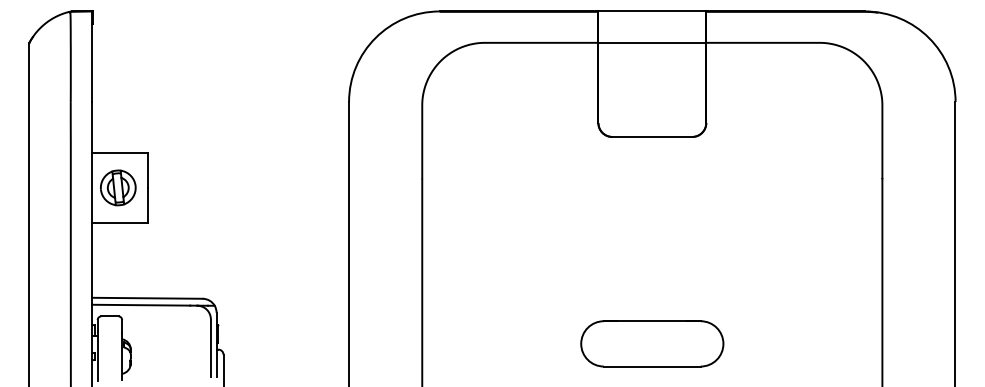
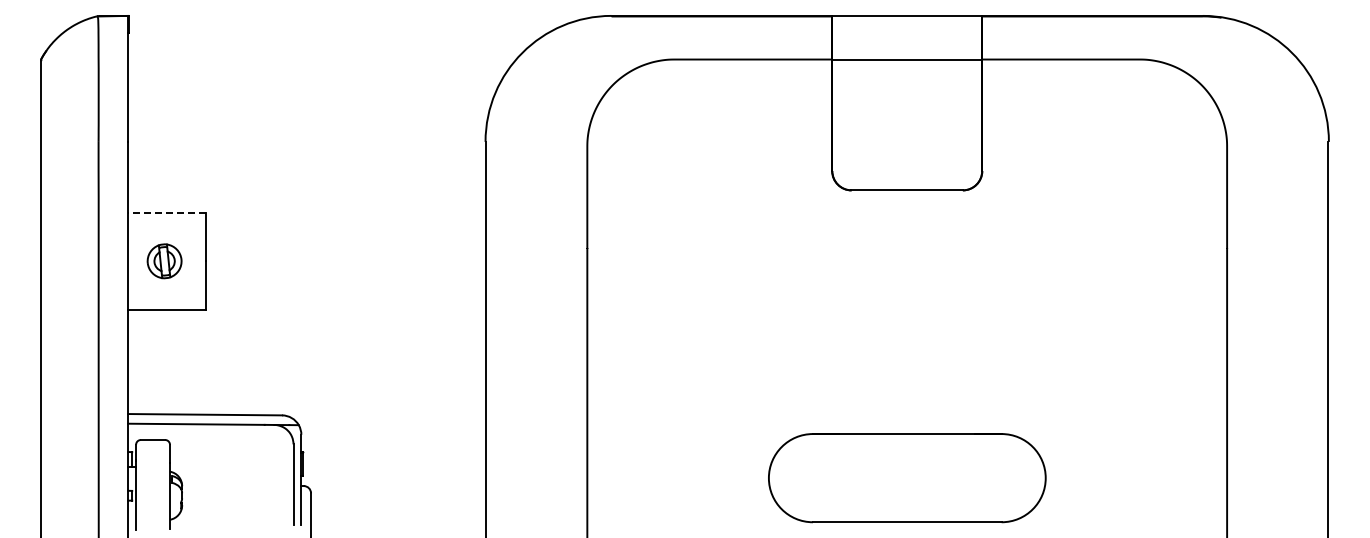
line: (120, 152) -> (167, 212), solid -> dashed
part: (118, 188) -> (164, 261), size x0.7
part: (651, 343) -> (906, 477), size x1.4

